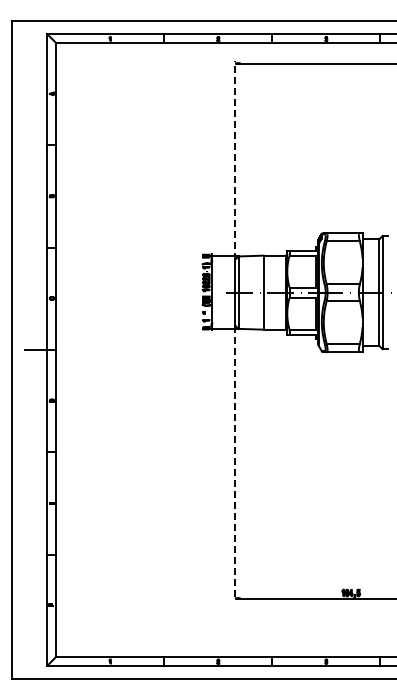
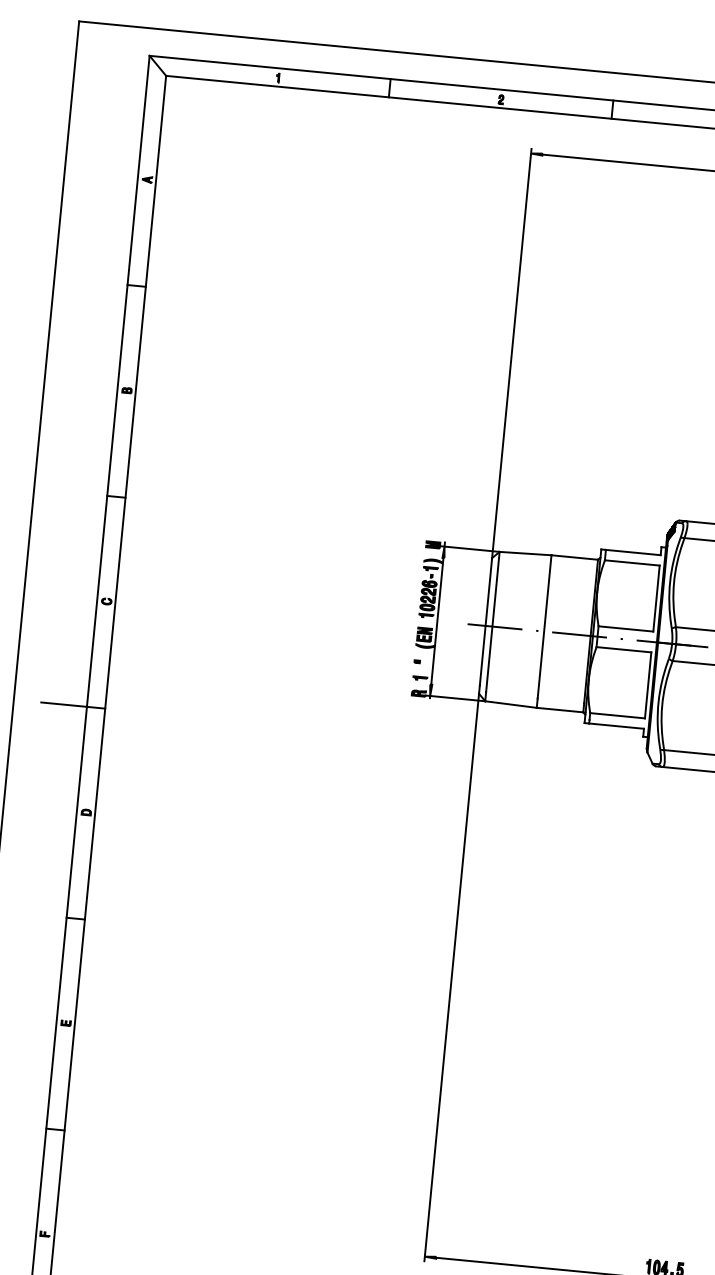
line: (235, 160) -> (512, 353), dashed -> solid
line: (235, 463) -> (452, 978), dashed -> solid

